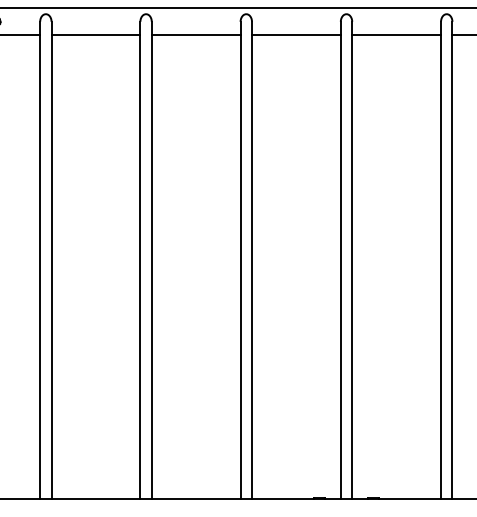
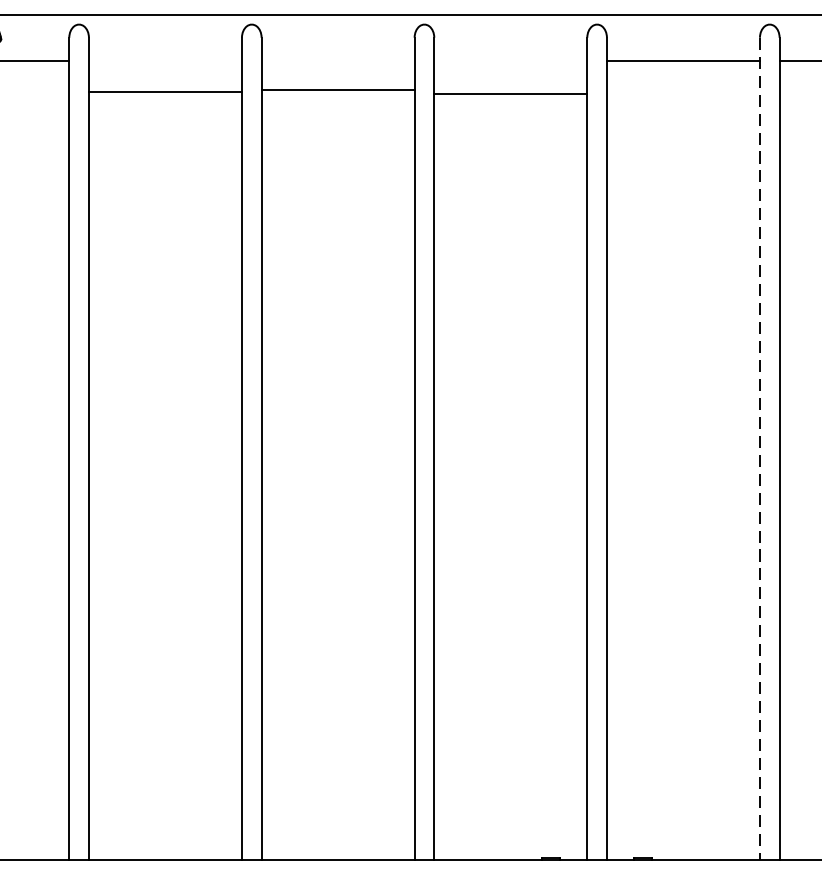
line: (95, 35) -> (164, 92), moved
line: (195, 35) -> (336, 90), moved
line: (296, 35) -> (510, 94), moved
line: (441, 260) -> (760, 448), solid -> dashed

